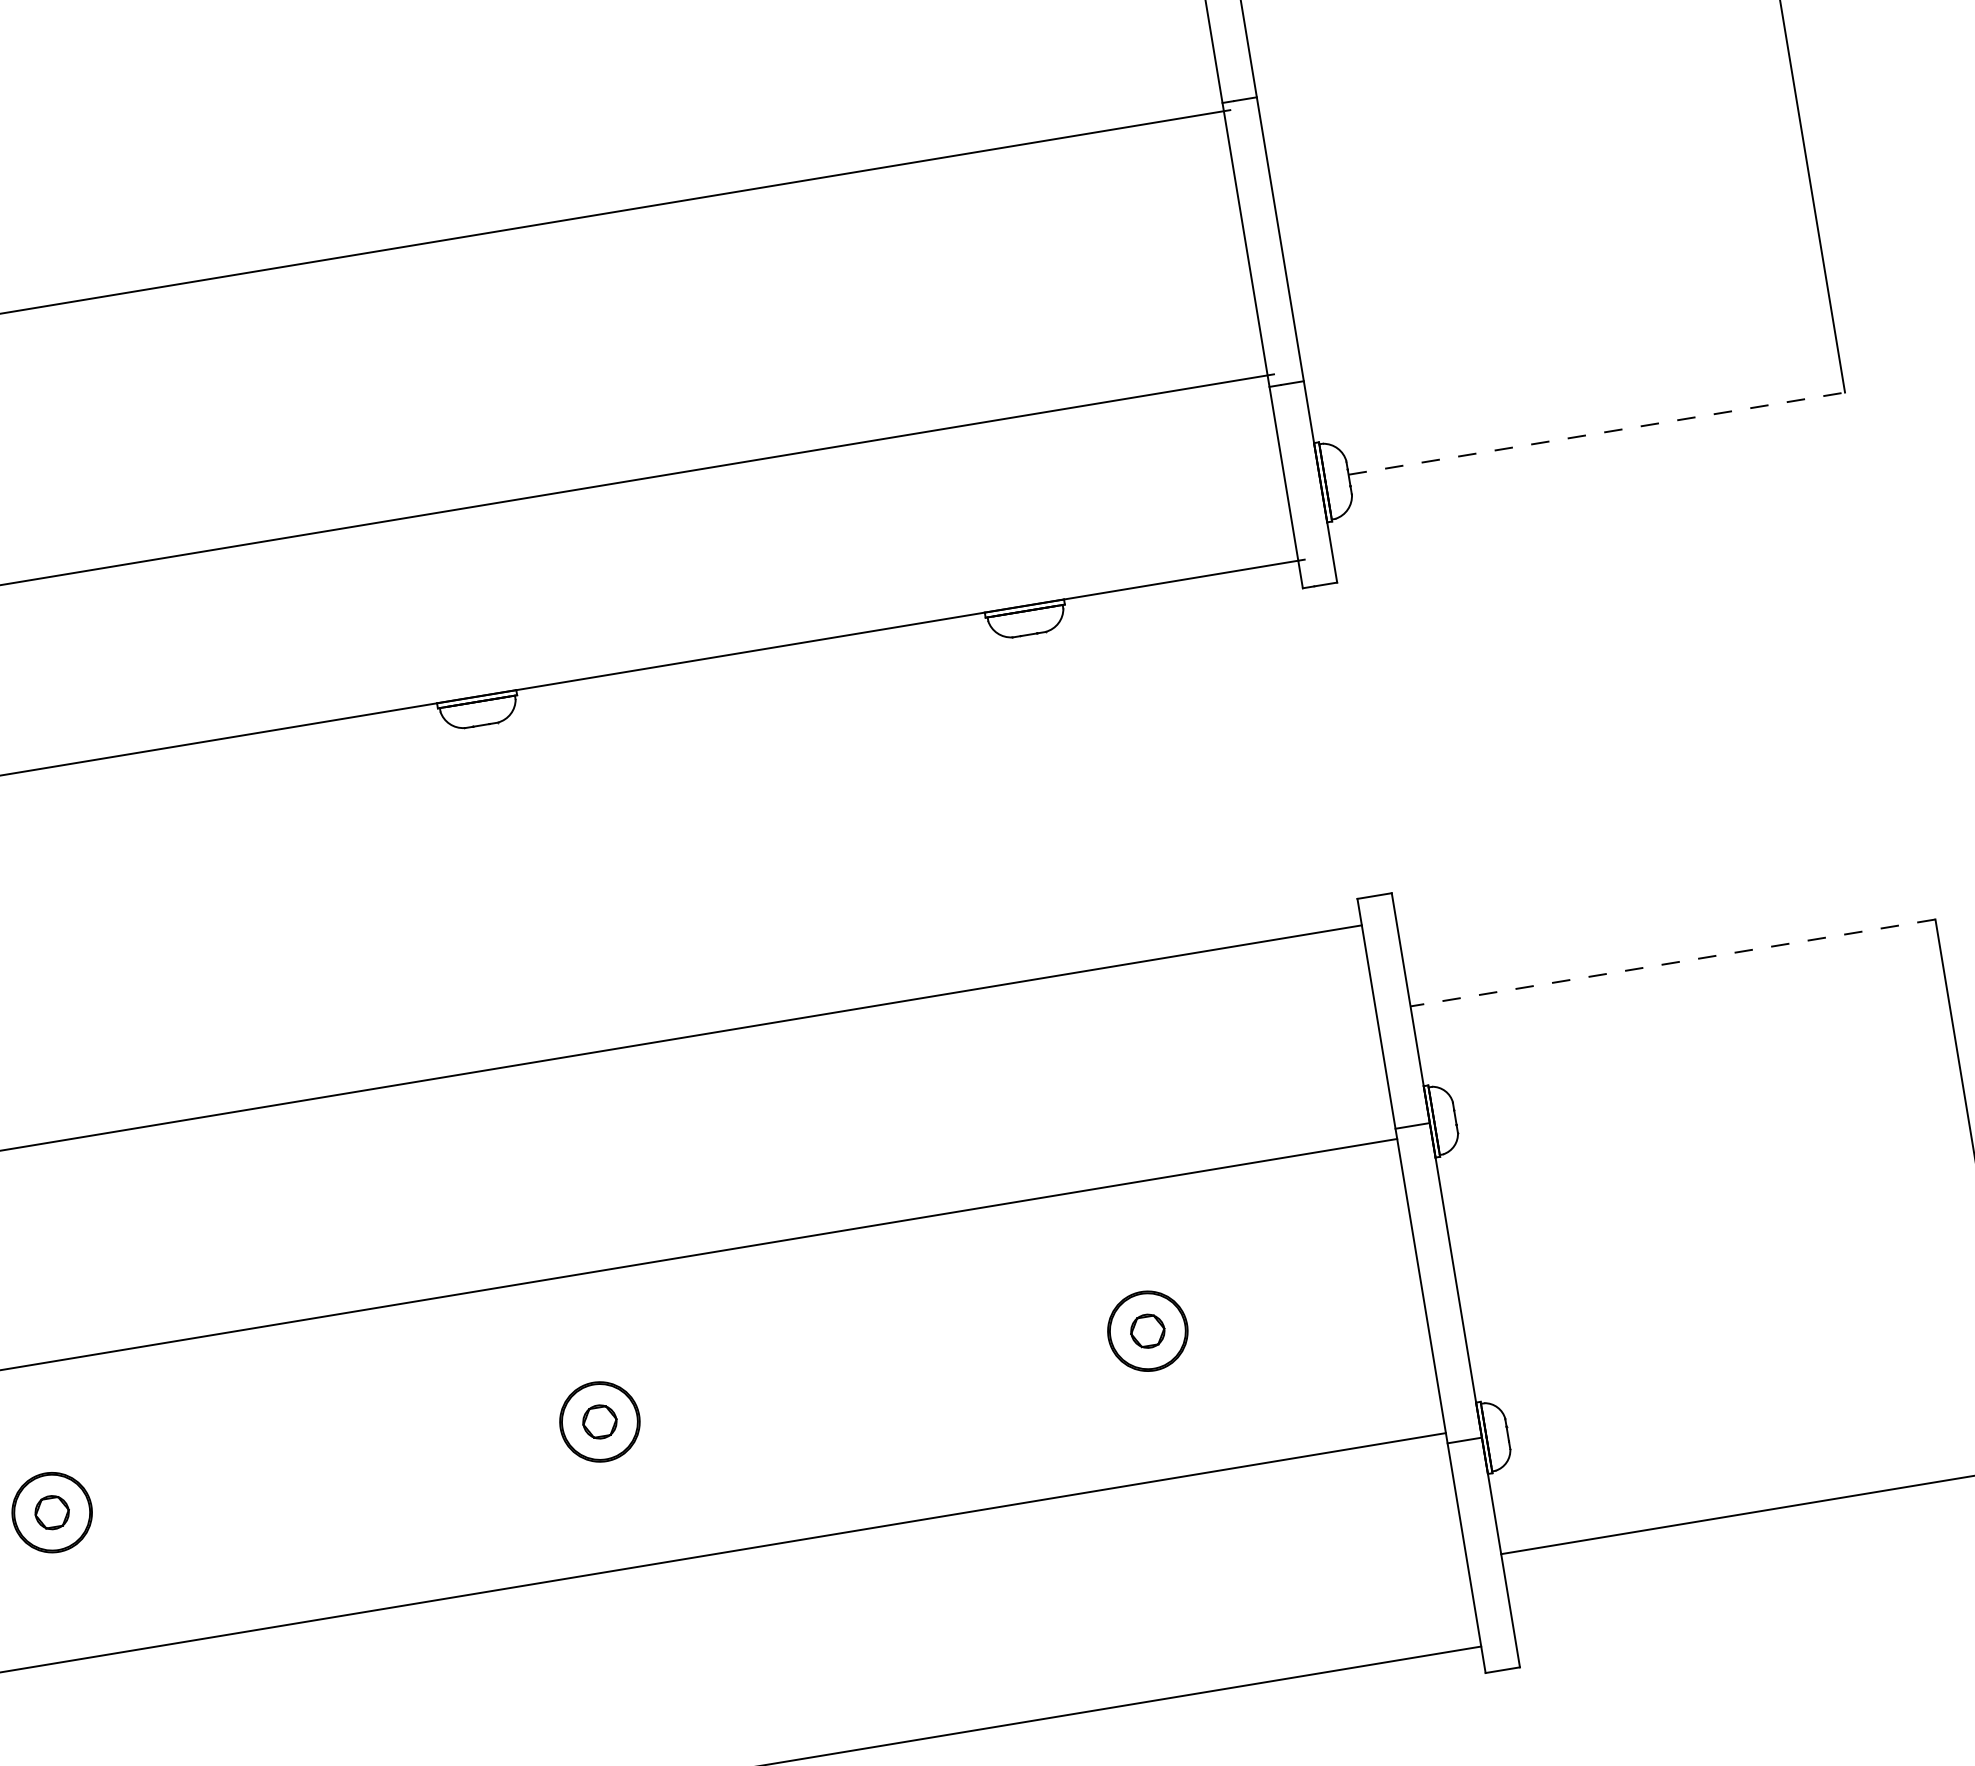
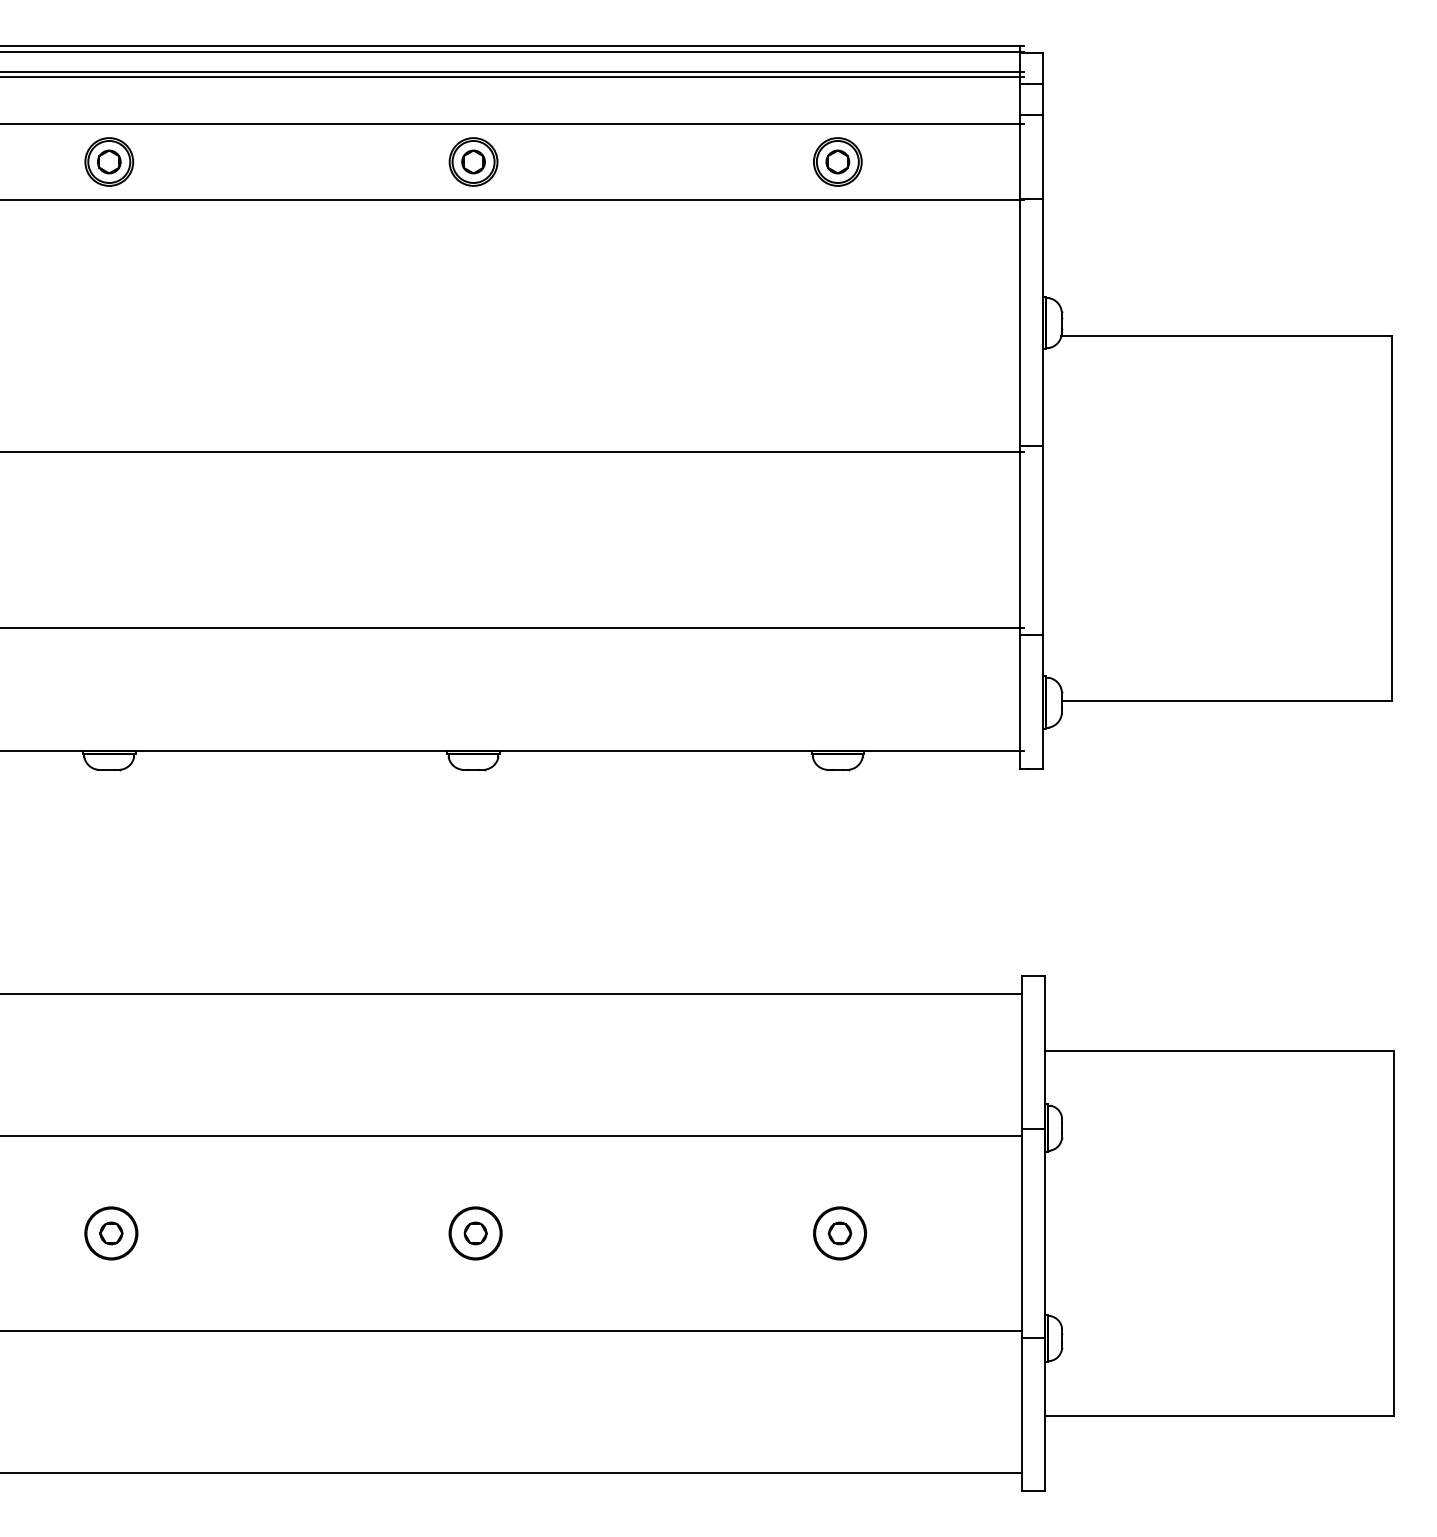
line: (1597, 433) -> (1227, 700), dashed -> solid
line: (1673, 963) -> (1219, 1051), dashed -> solid

